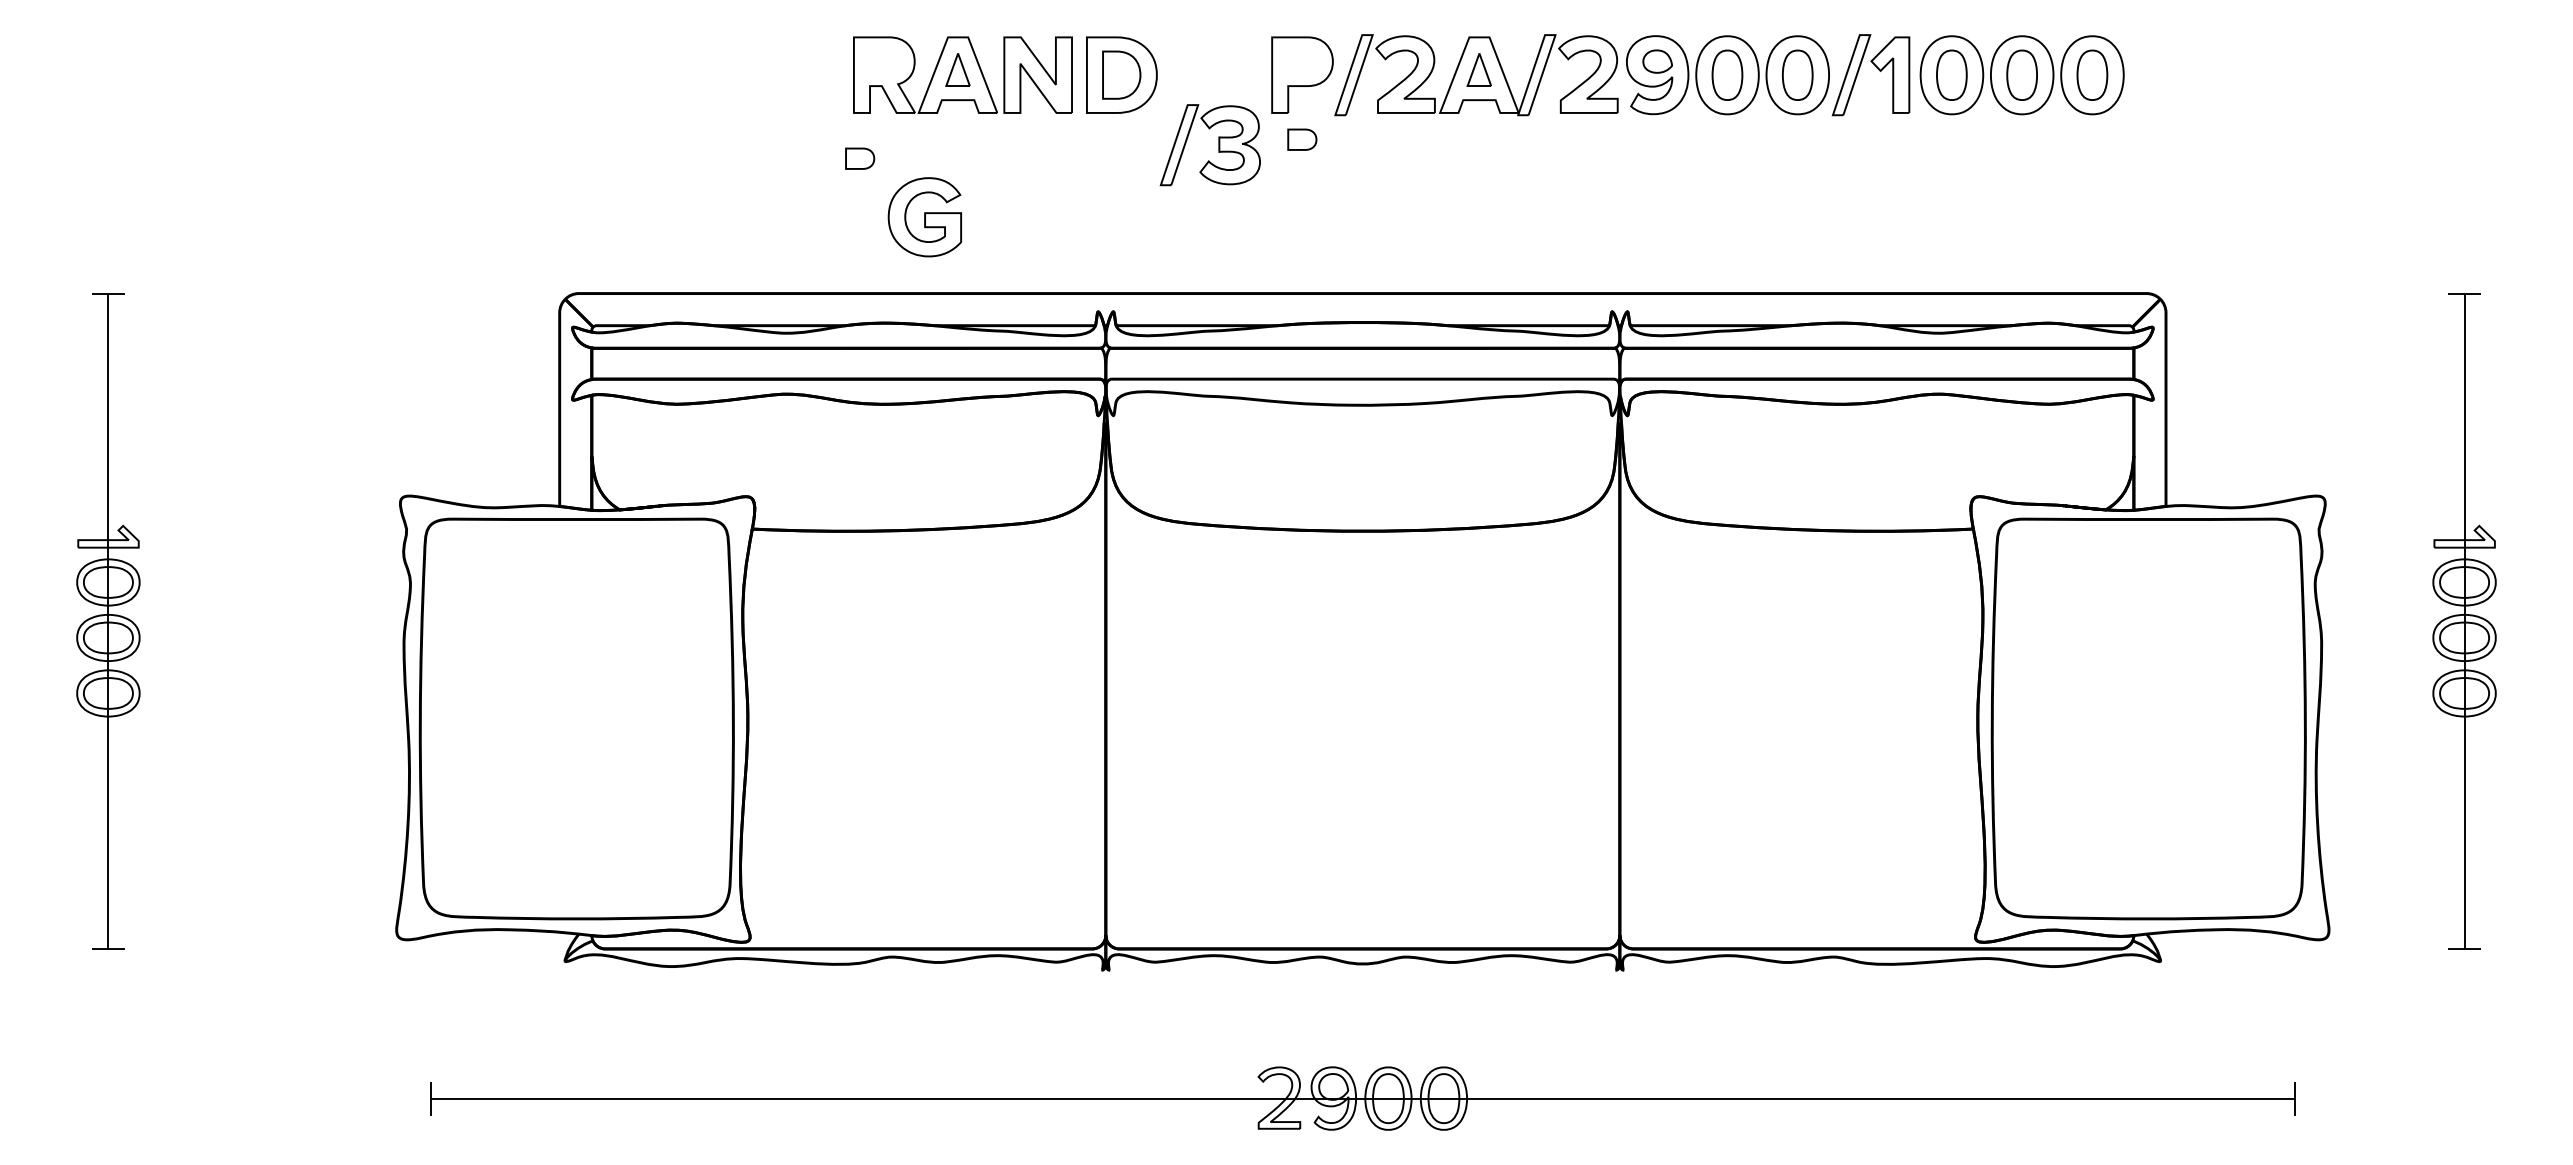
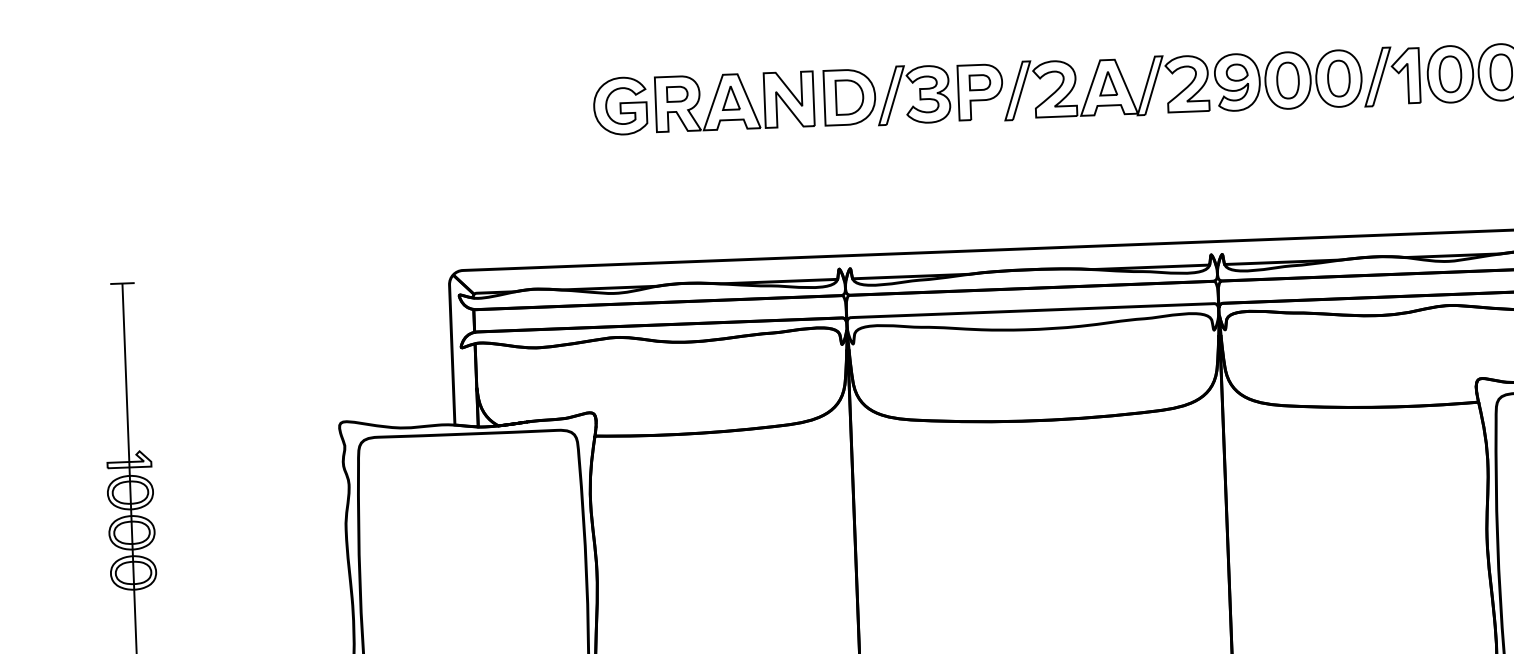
part: (1302, 139) -> (980, 82), moved
part: (1218, 145) -> (919, 94), moved
part: (860, 158) -> (677, 94), moved
part: (924, 217) -> (620, 106), moved

